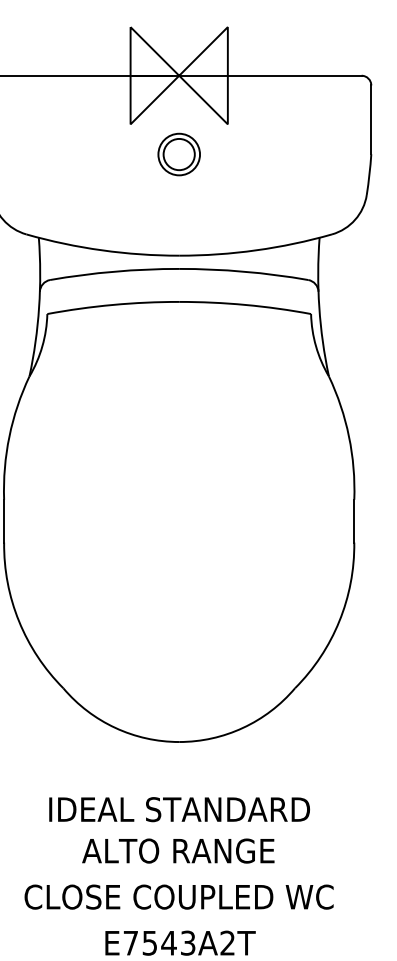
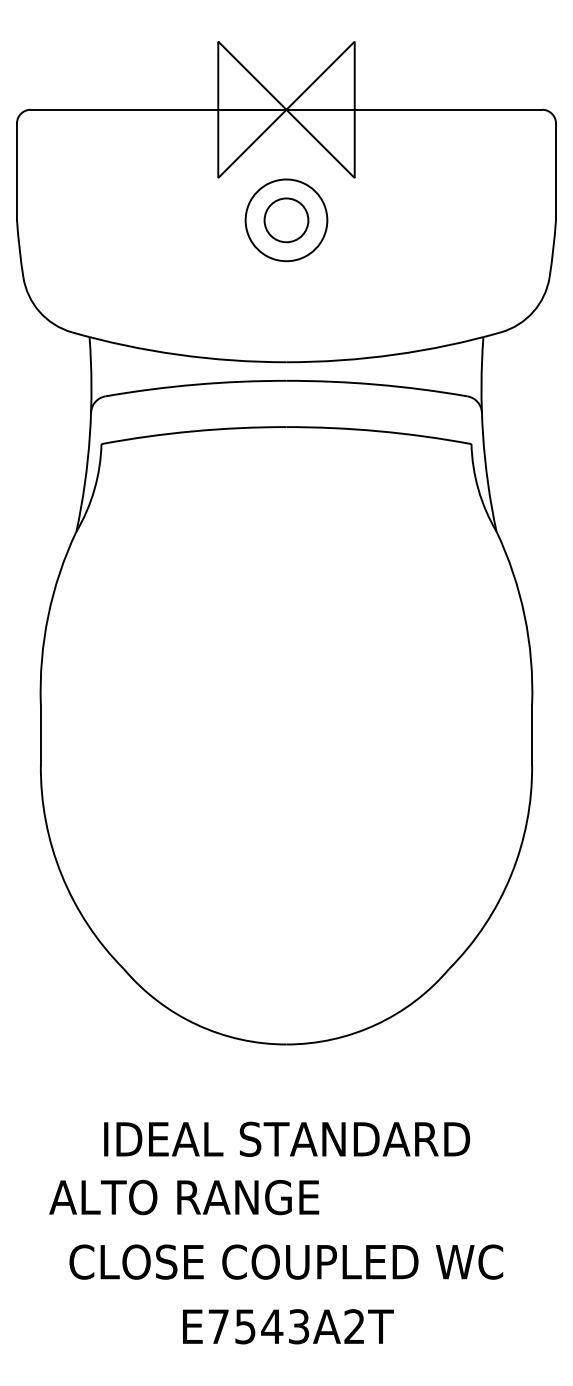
circle: (179, 154) -> (286, 220), size x1.4
text: (178, 851) -> (184, 1197), moved

